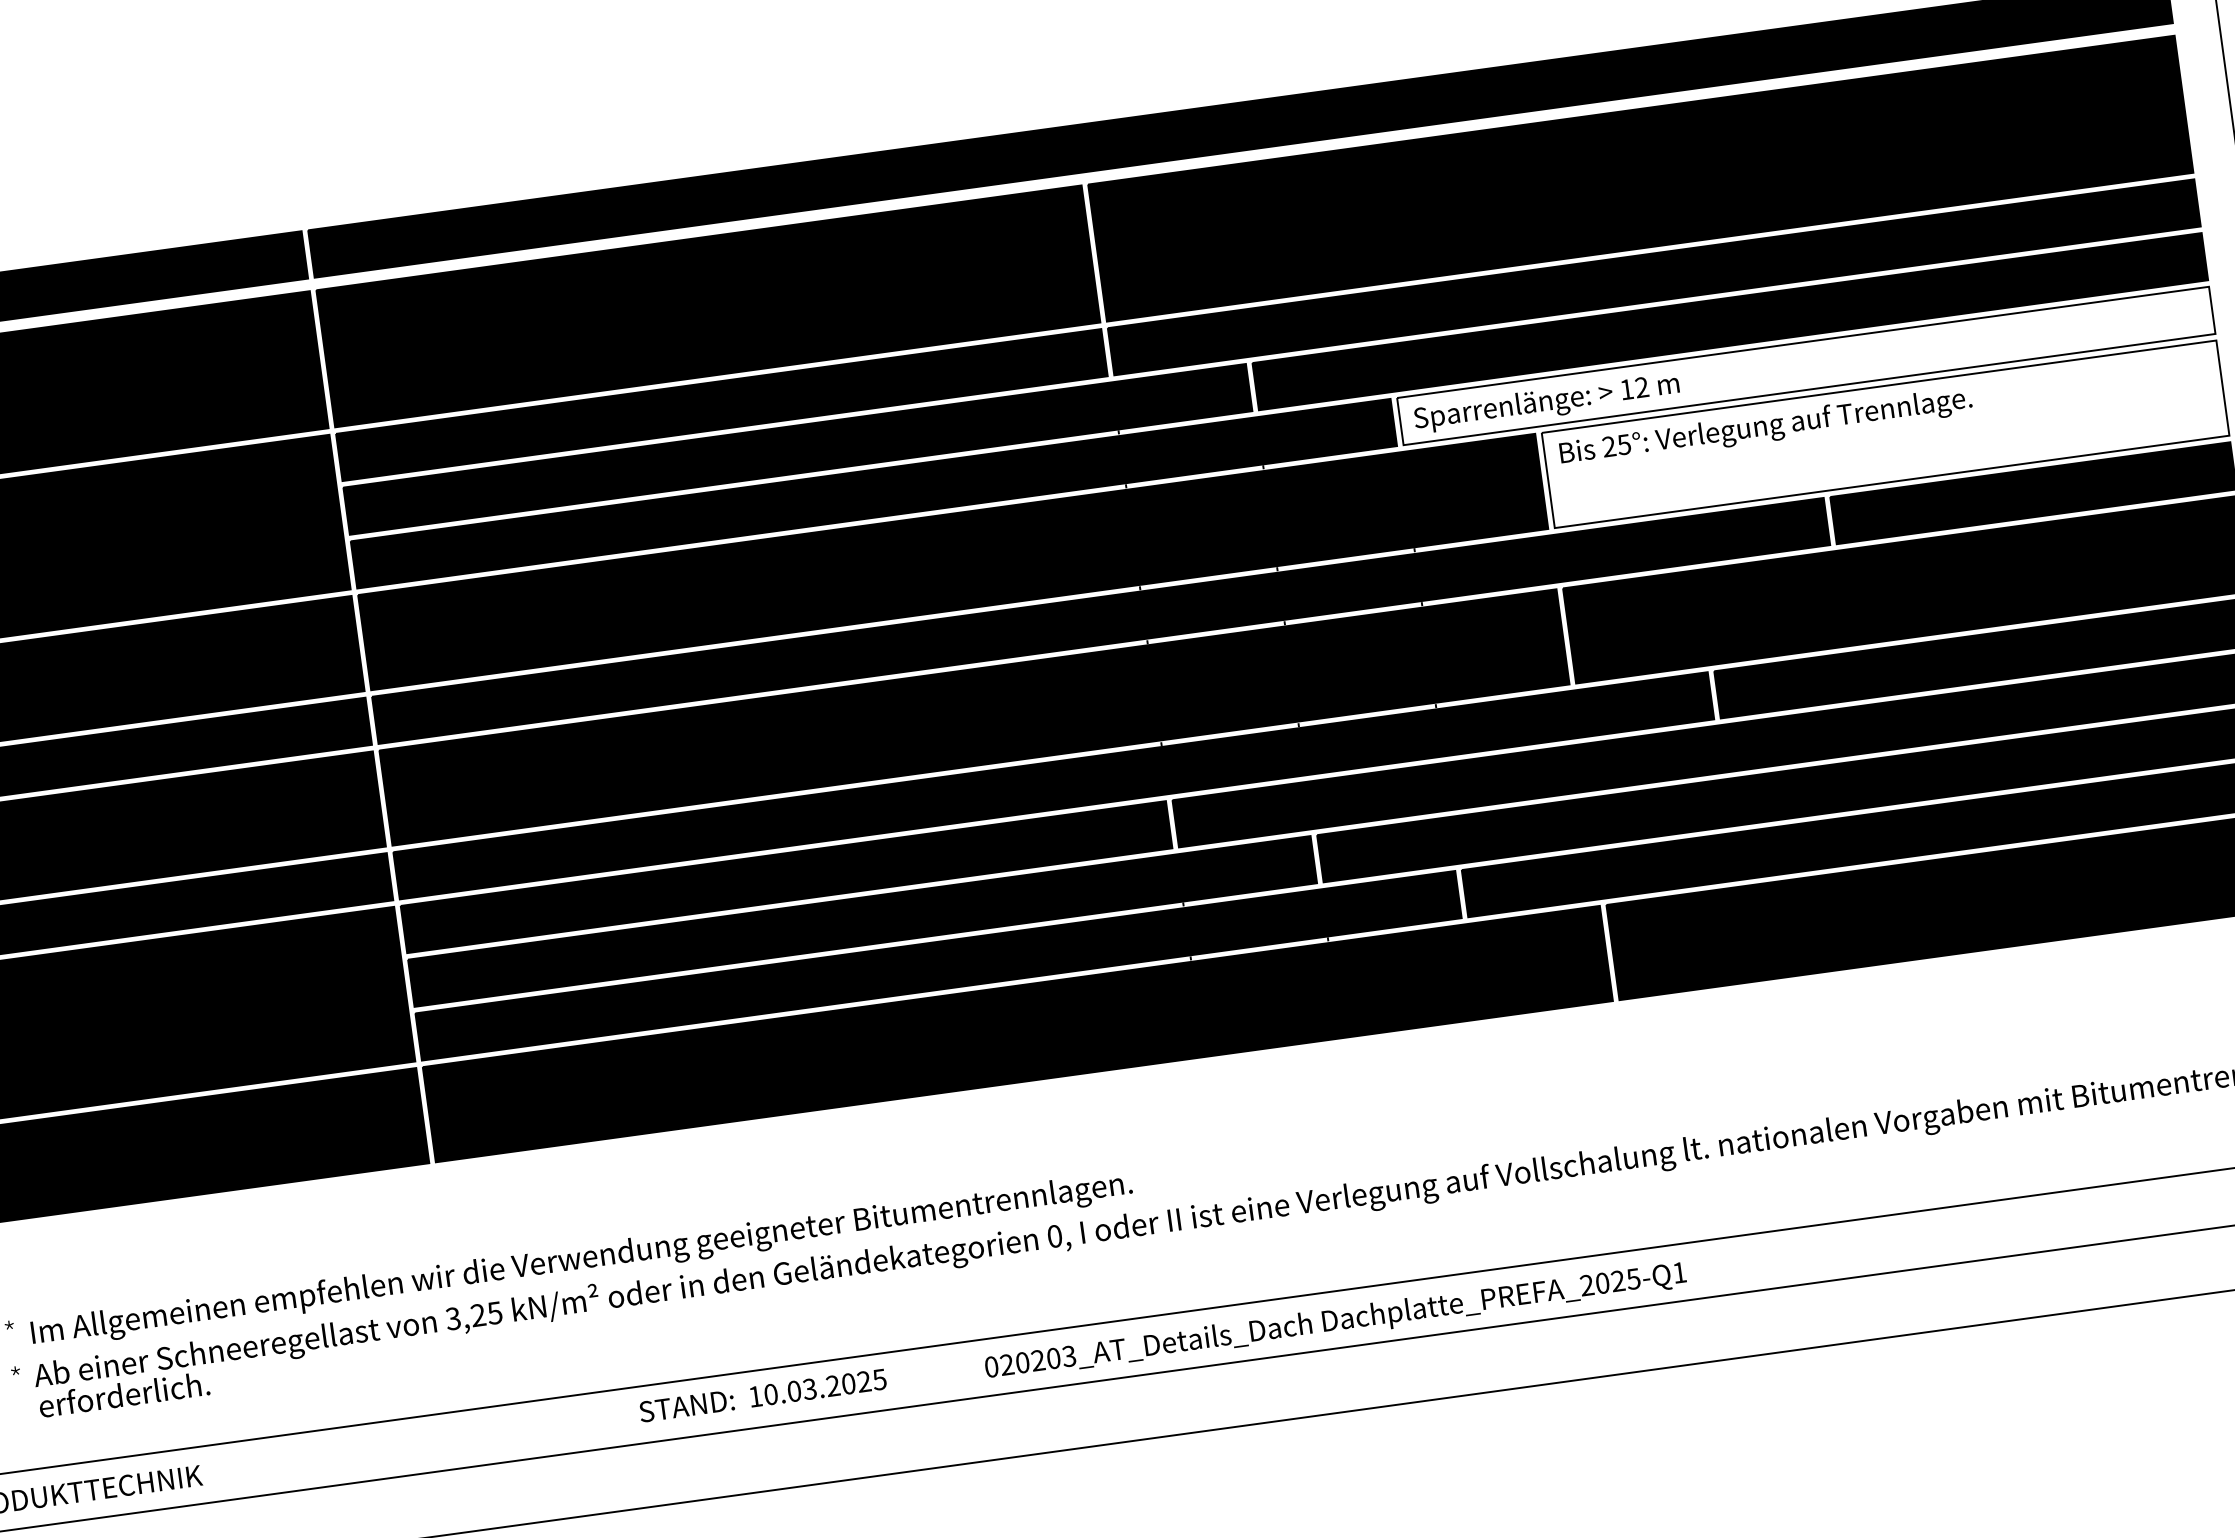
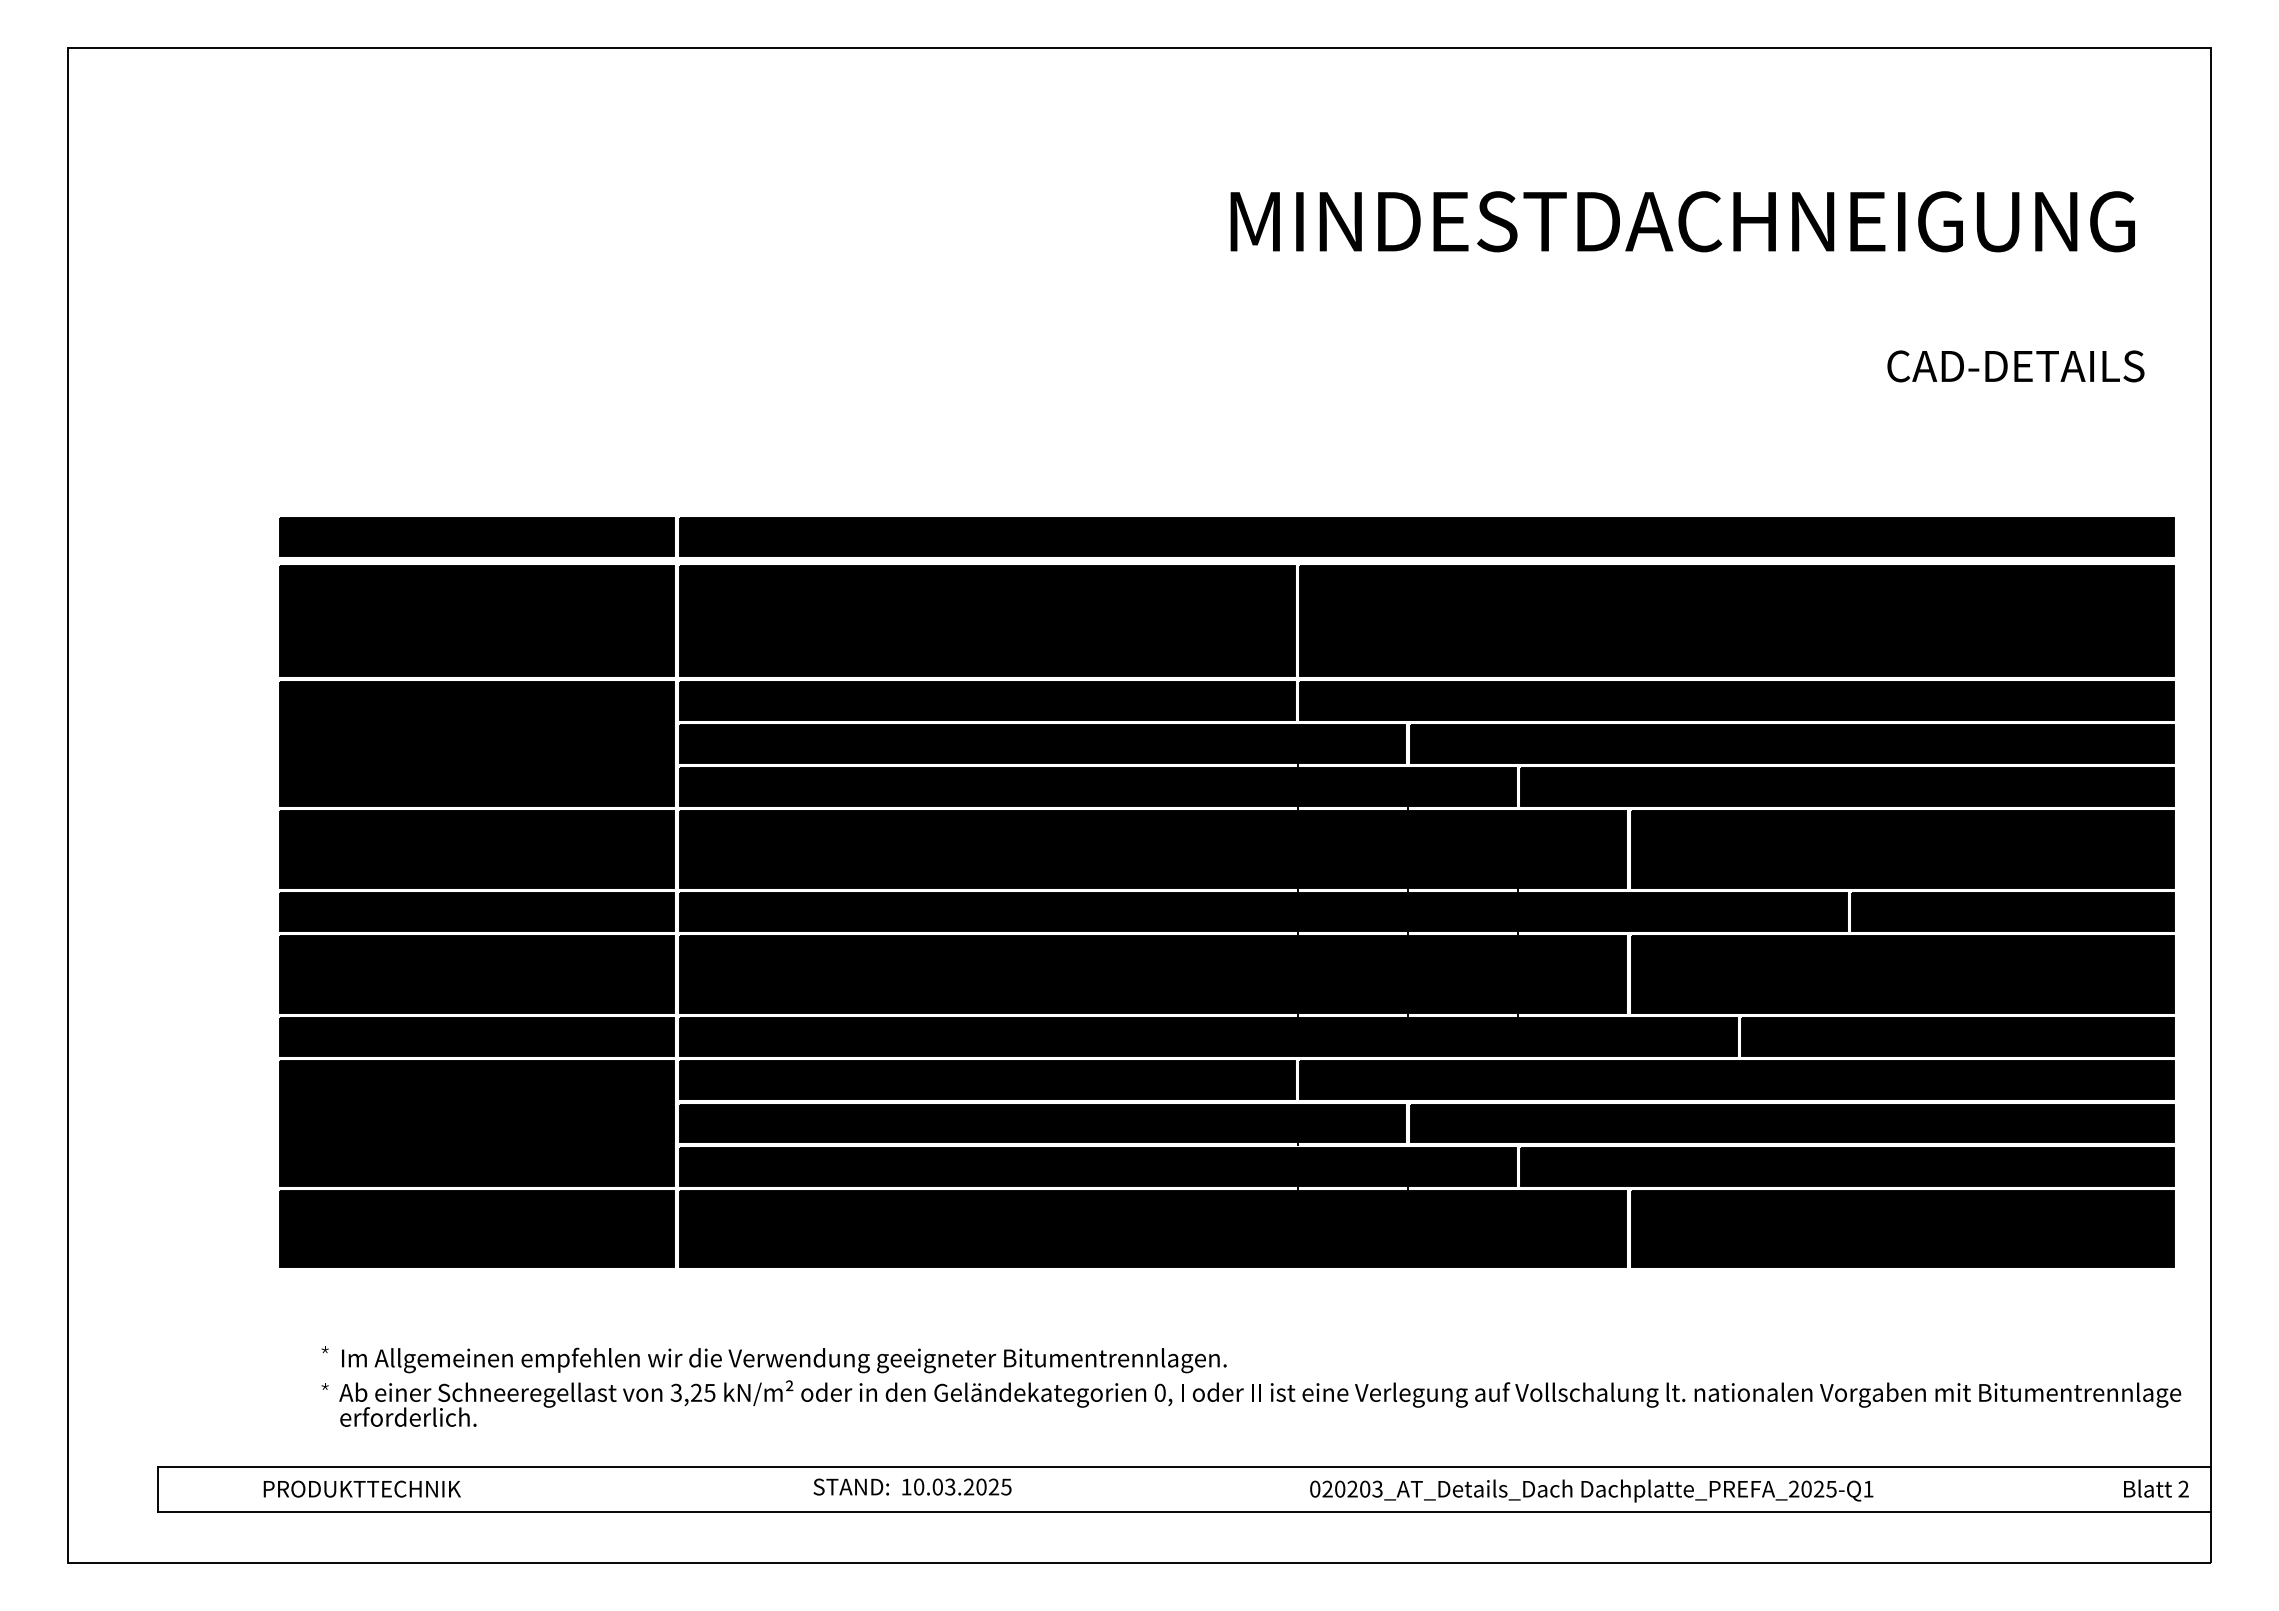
fill: (1806, 365) -> (1847, 786), added
fill: (1885, 434) -> (1902, 849), added
text: (1335, 1321) -> (1591, 1490), moved

